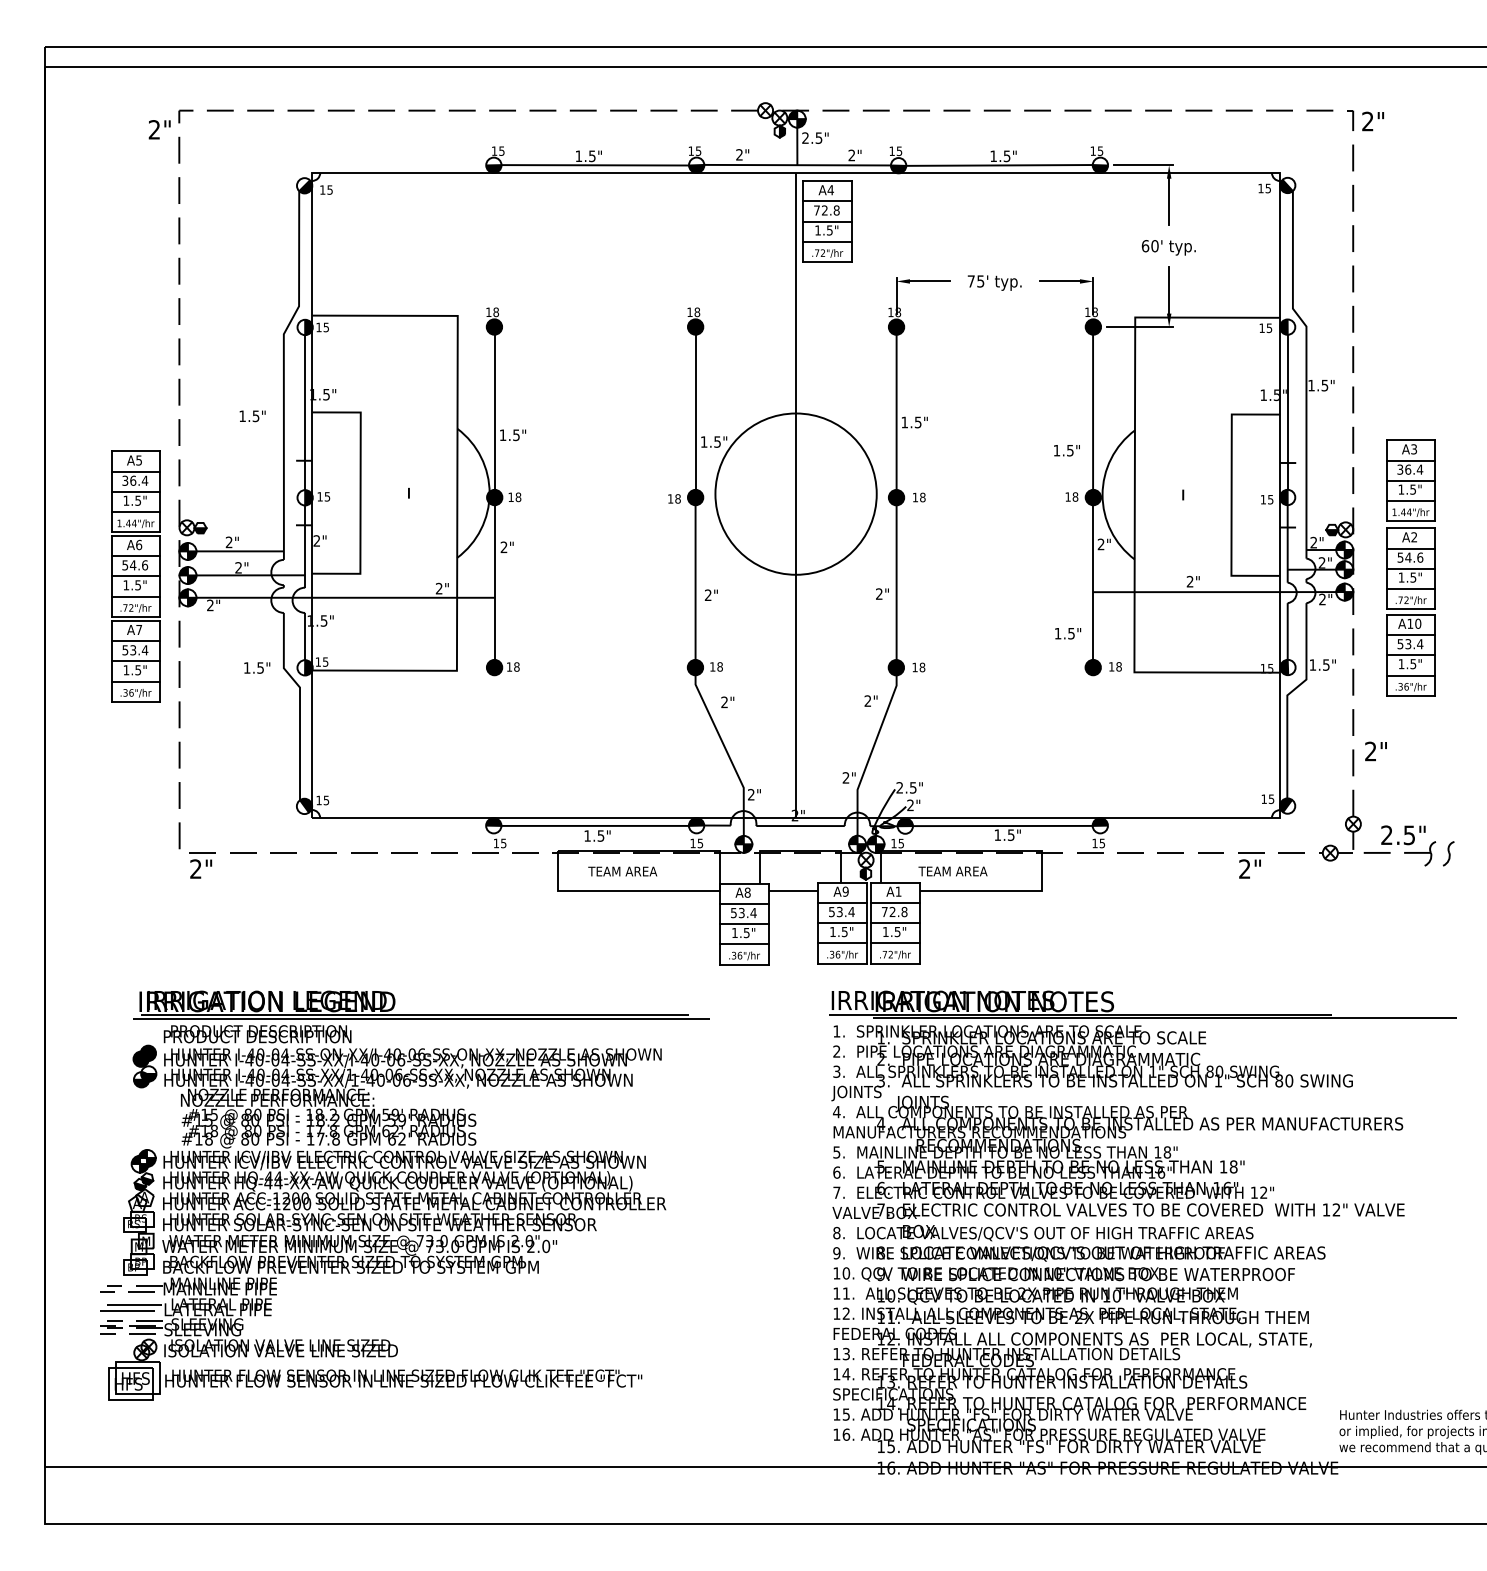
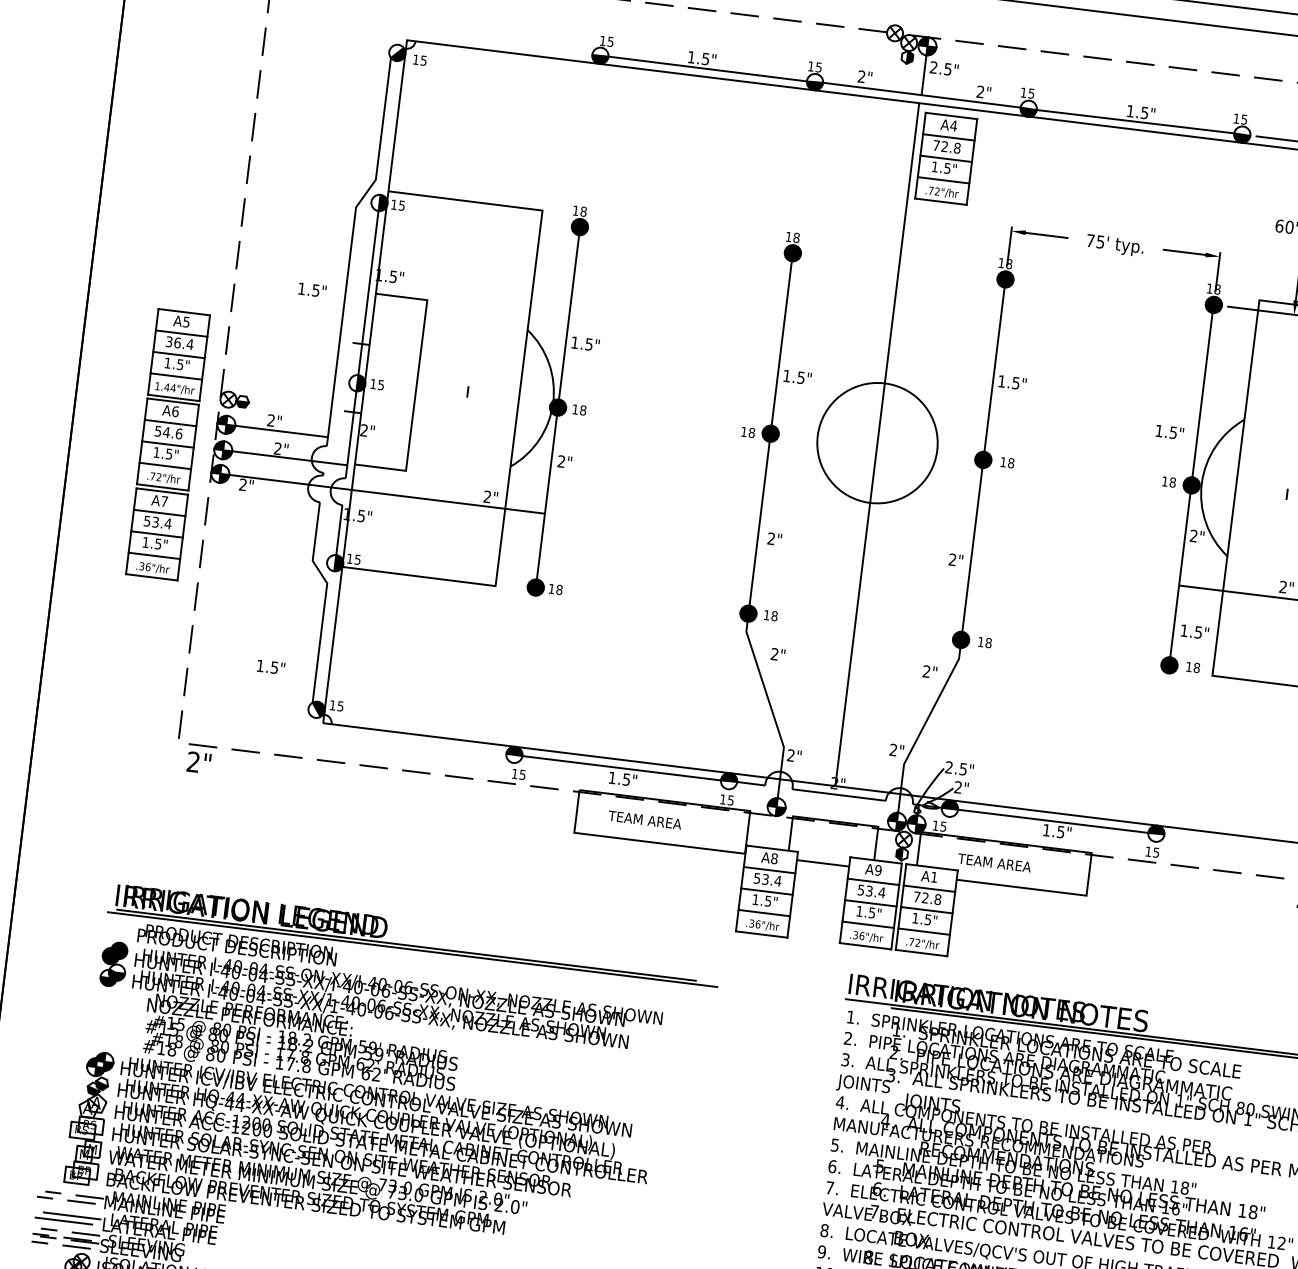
circle: (795, 493) -> (876, 442), size x0.7
text: (1068, 633) -> (1195, 631), moved
text: (257, 667) -> (271, 666), moved

